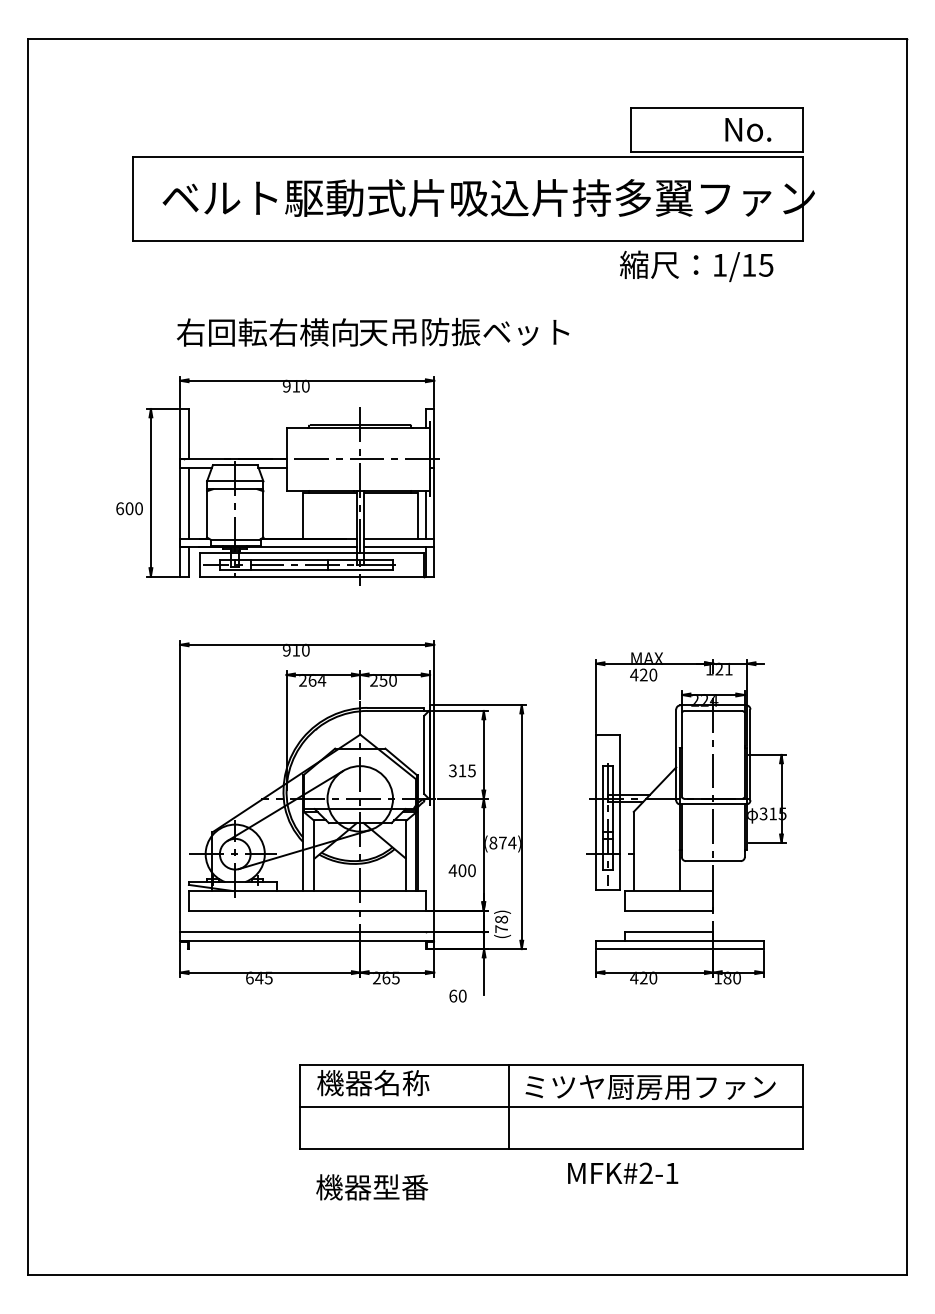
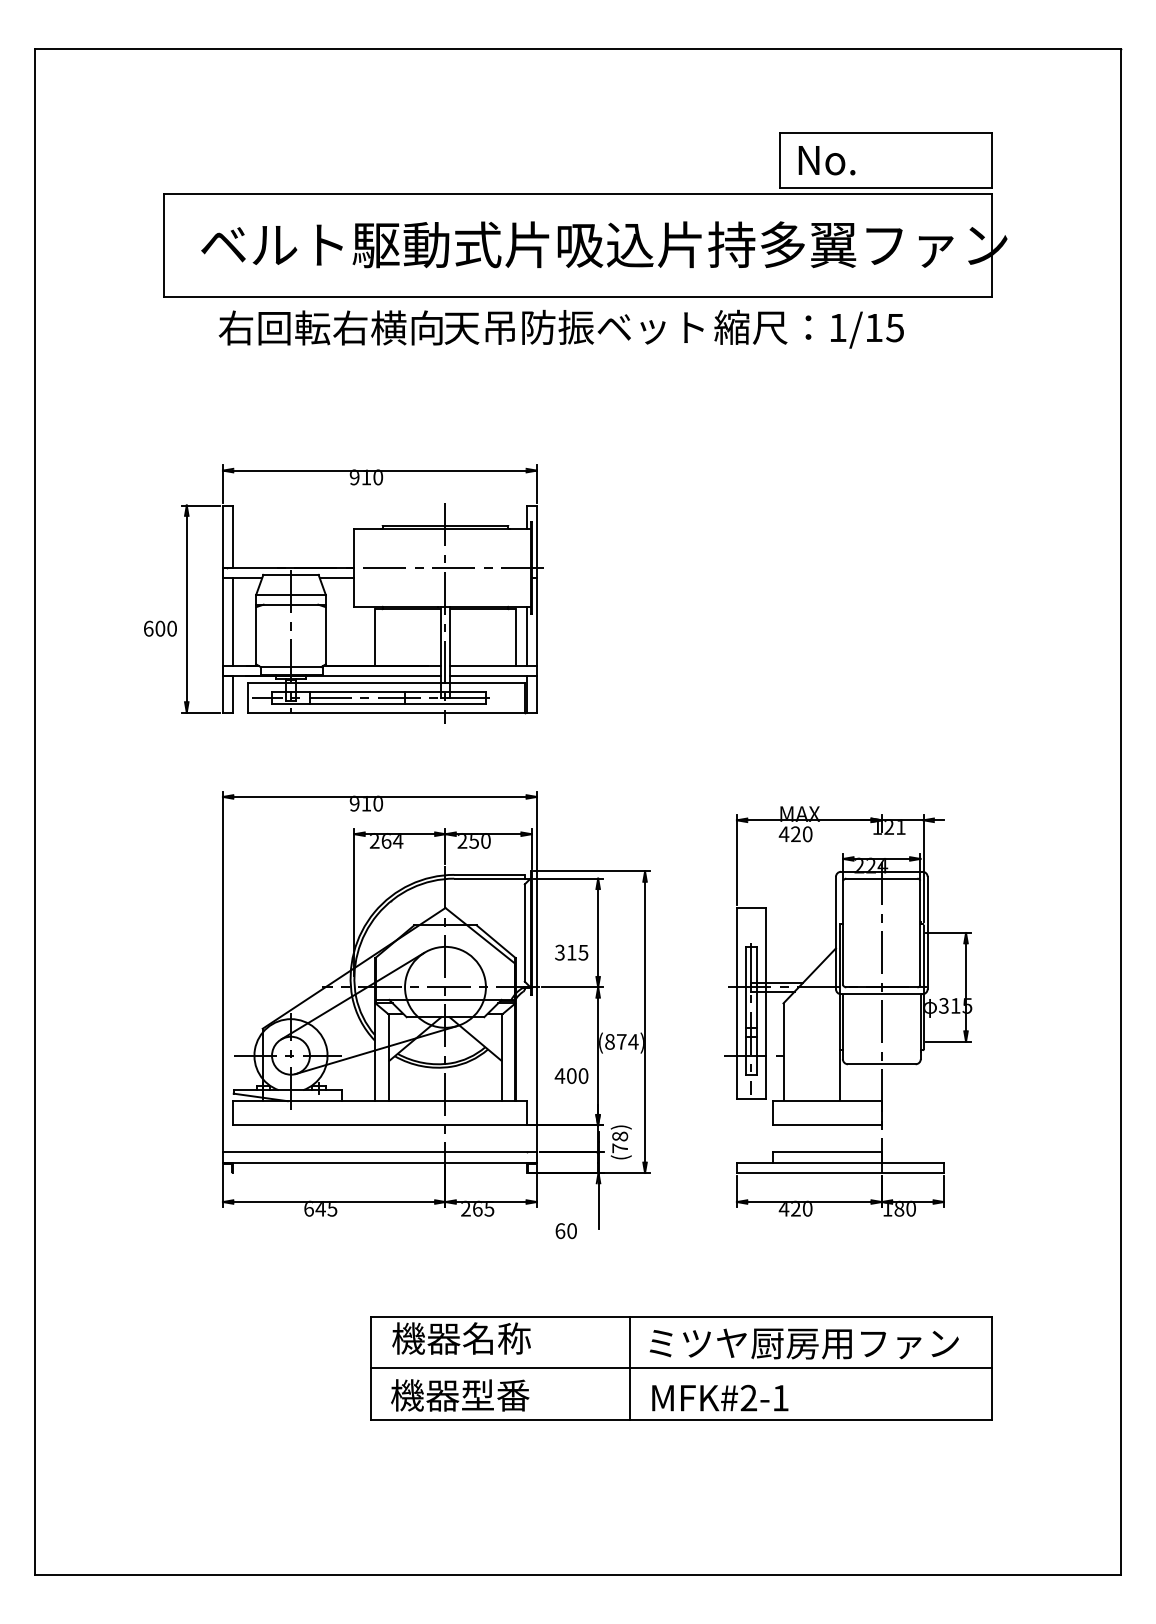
text: (747, 129) -> (826, 160), moved
text: (696, 265) -> (808, 328), moved
text: (372, 332) -> (460, 327), moved
text: (623, 1172) -> (720, 1397), moved
text: (372, 1187) -> (460, 1395), moved

